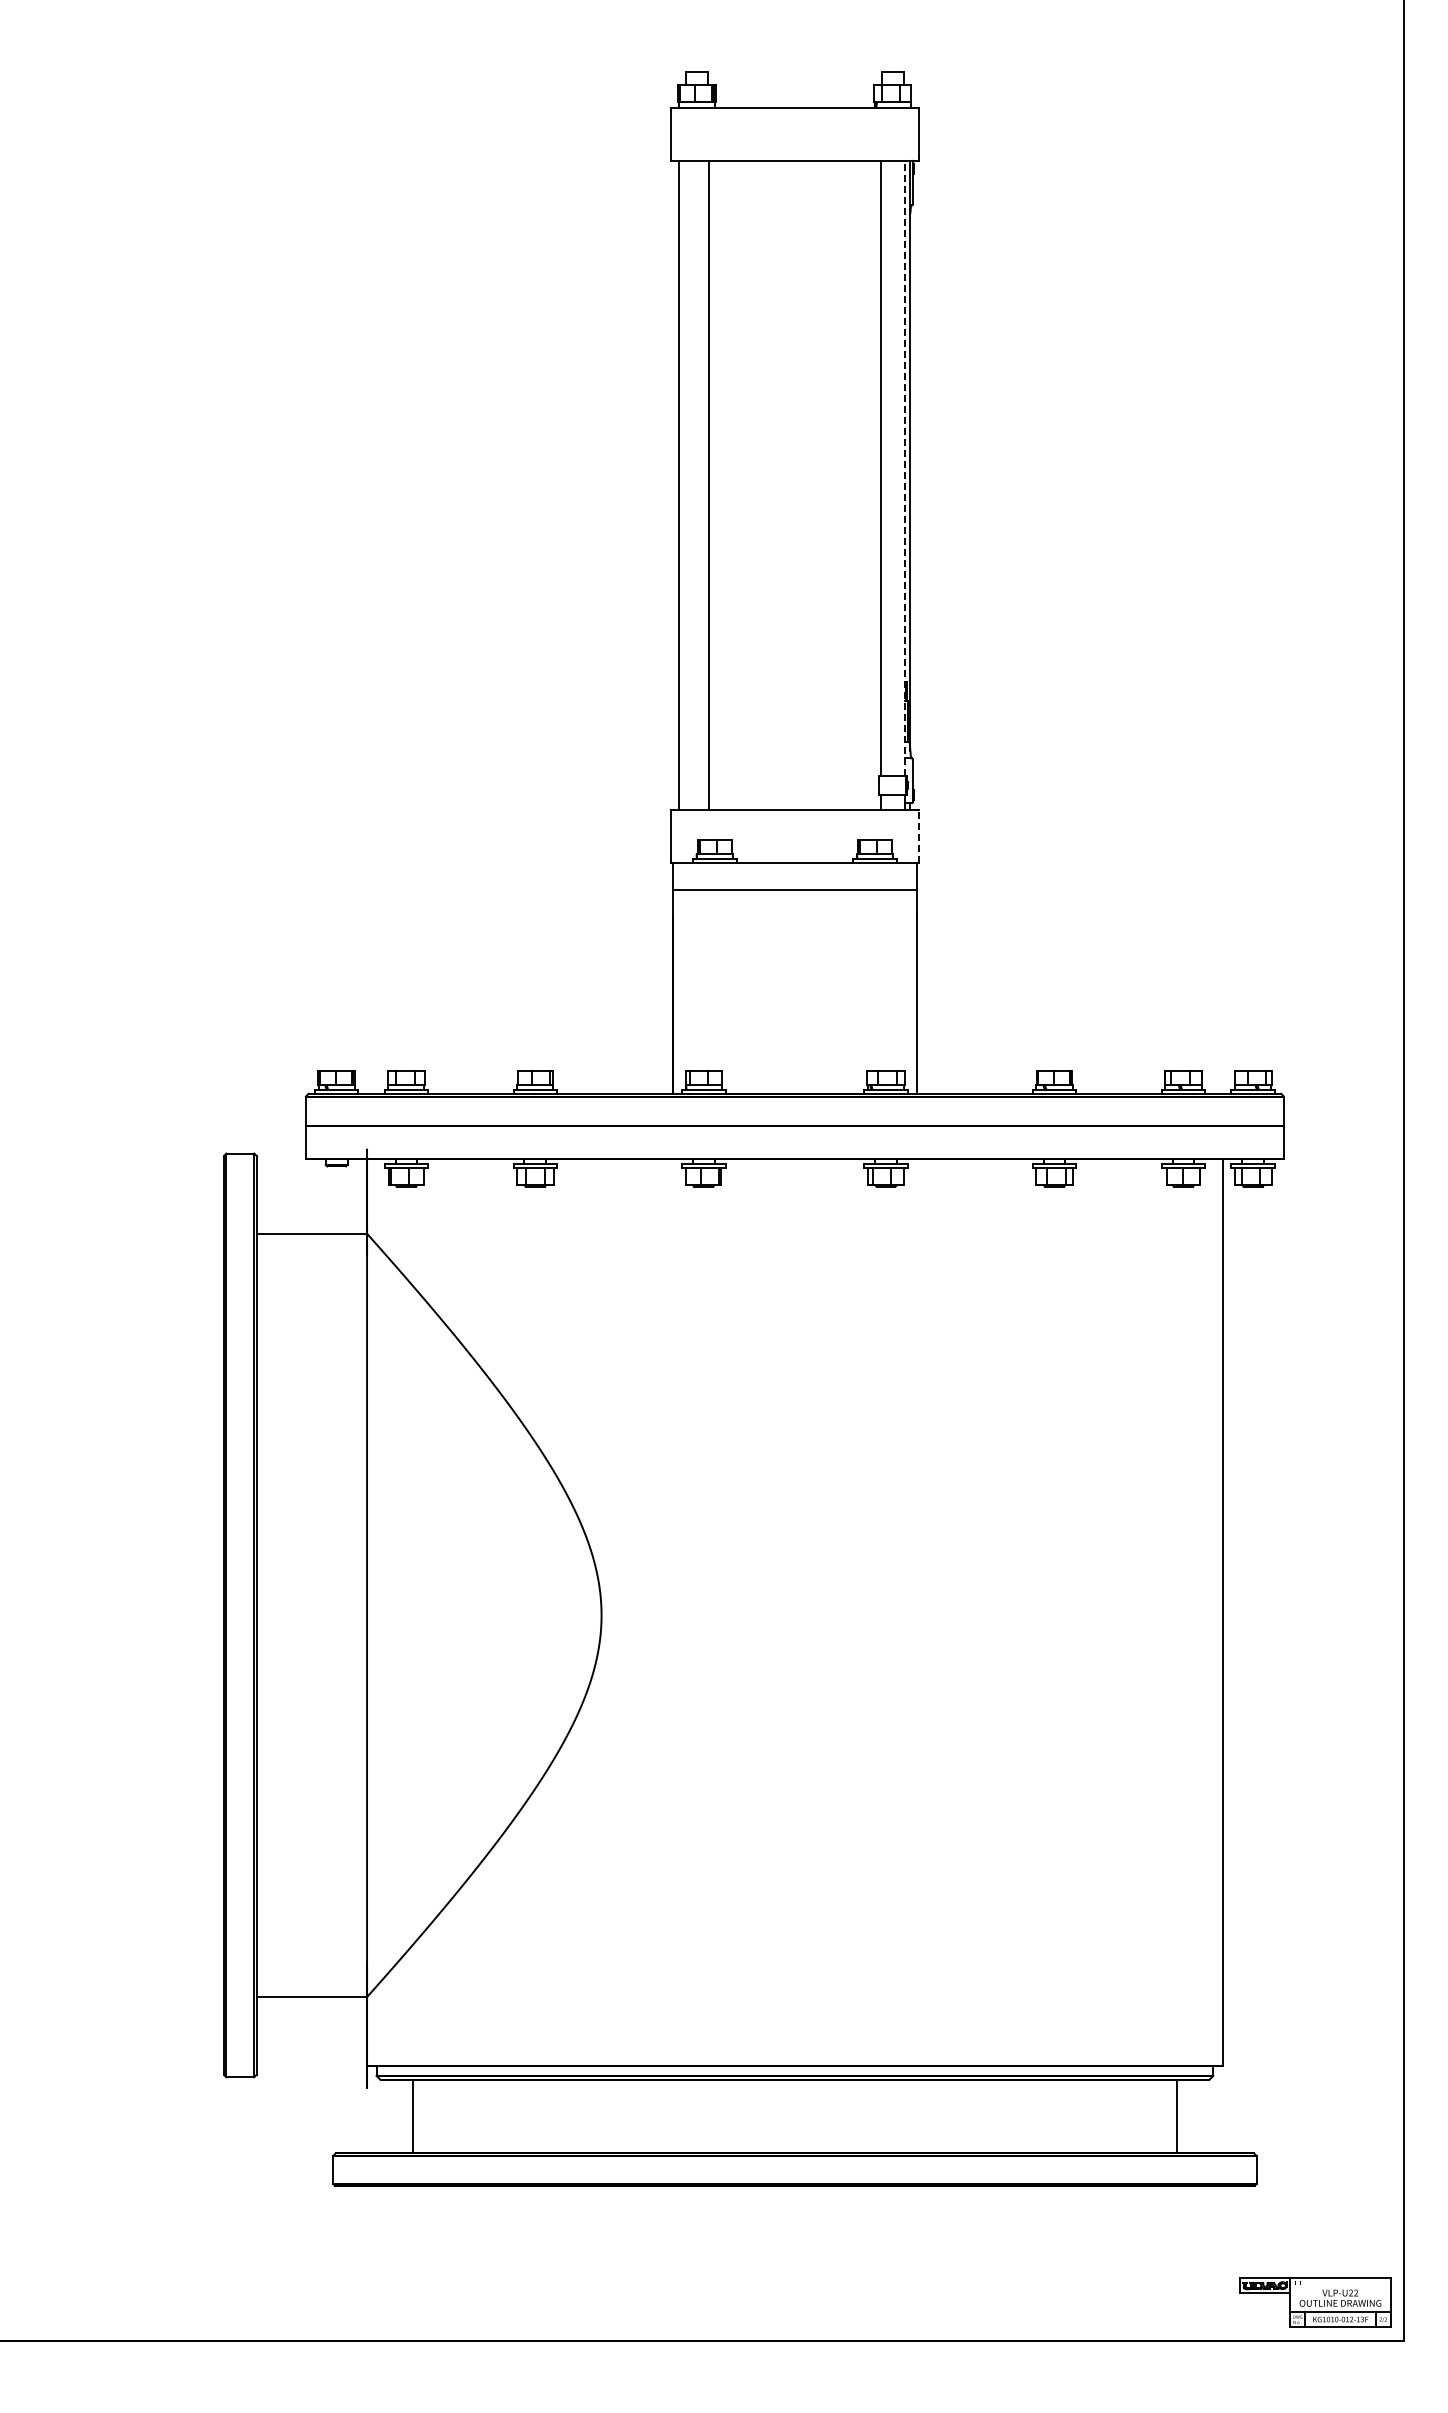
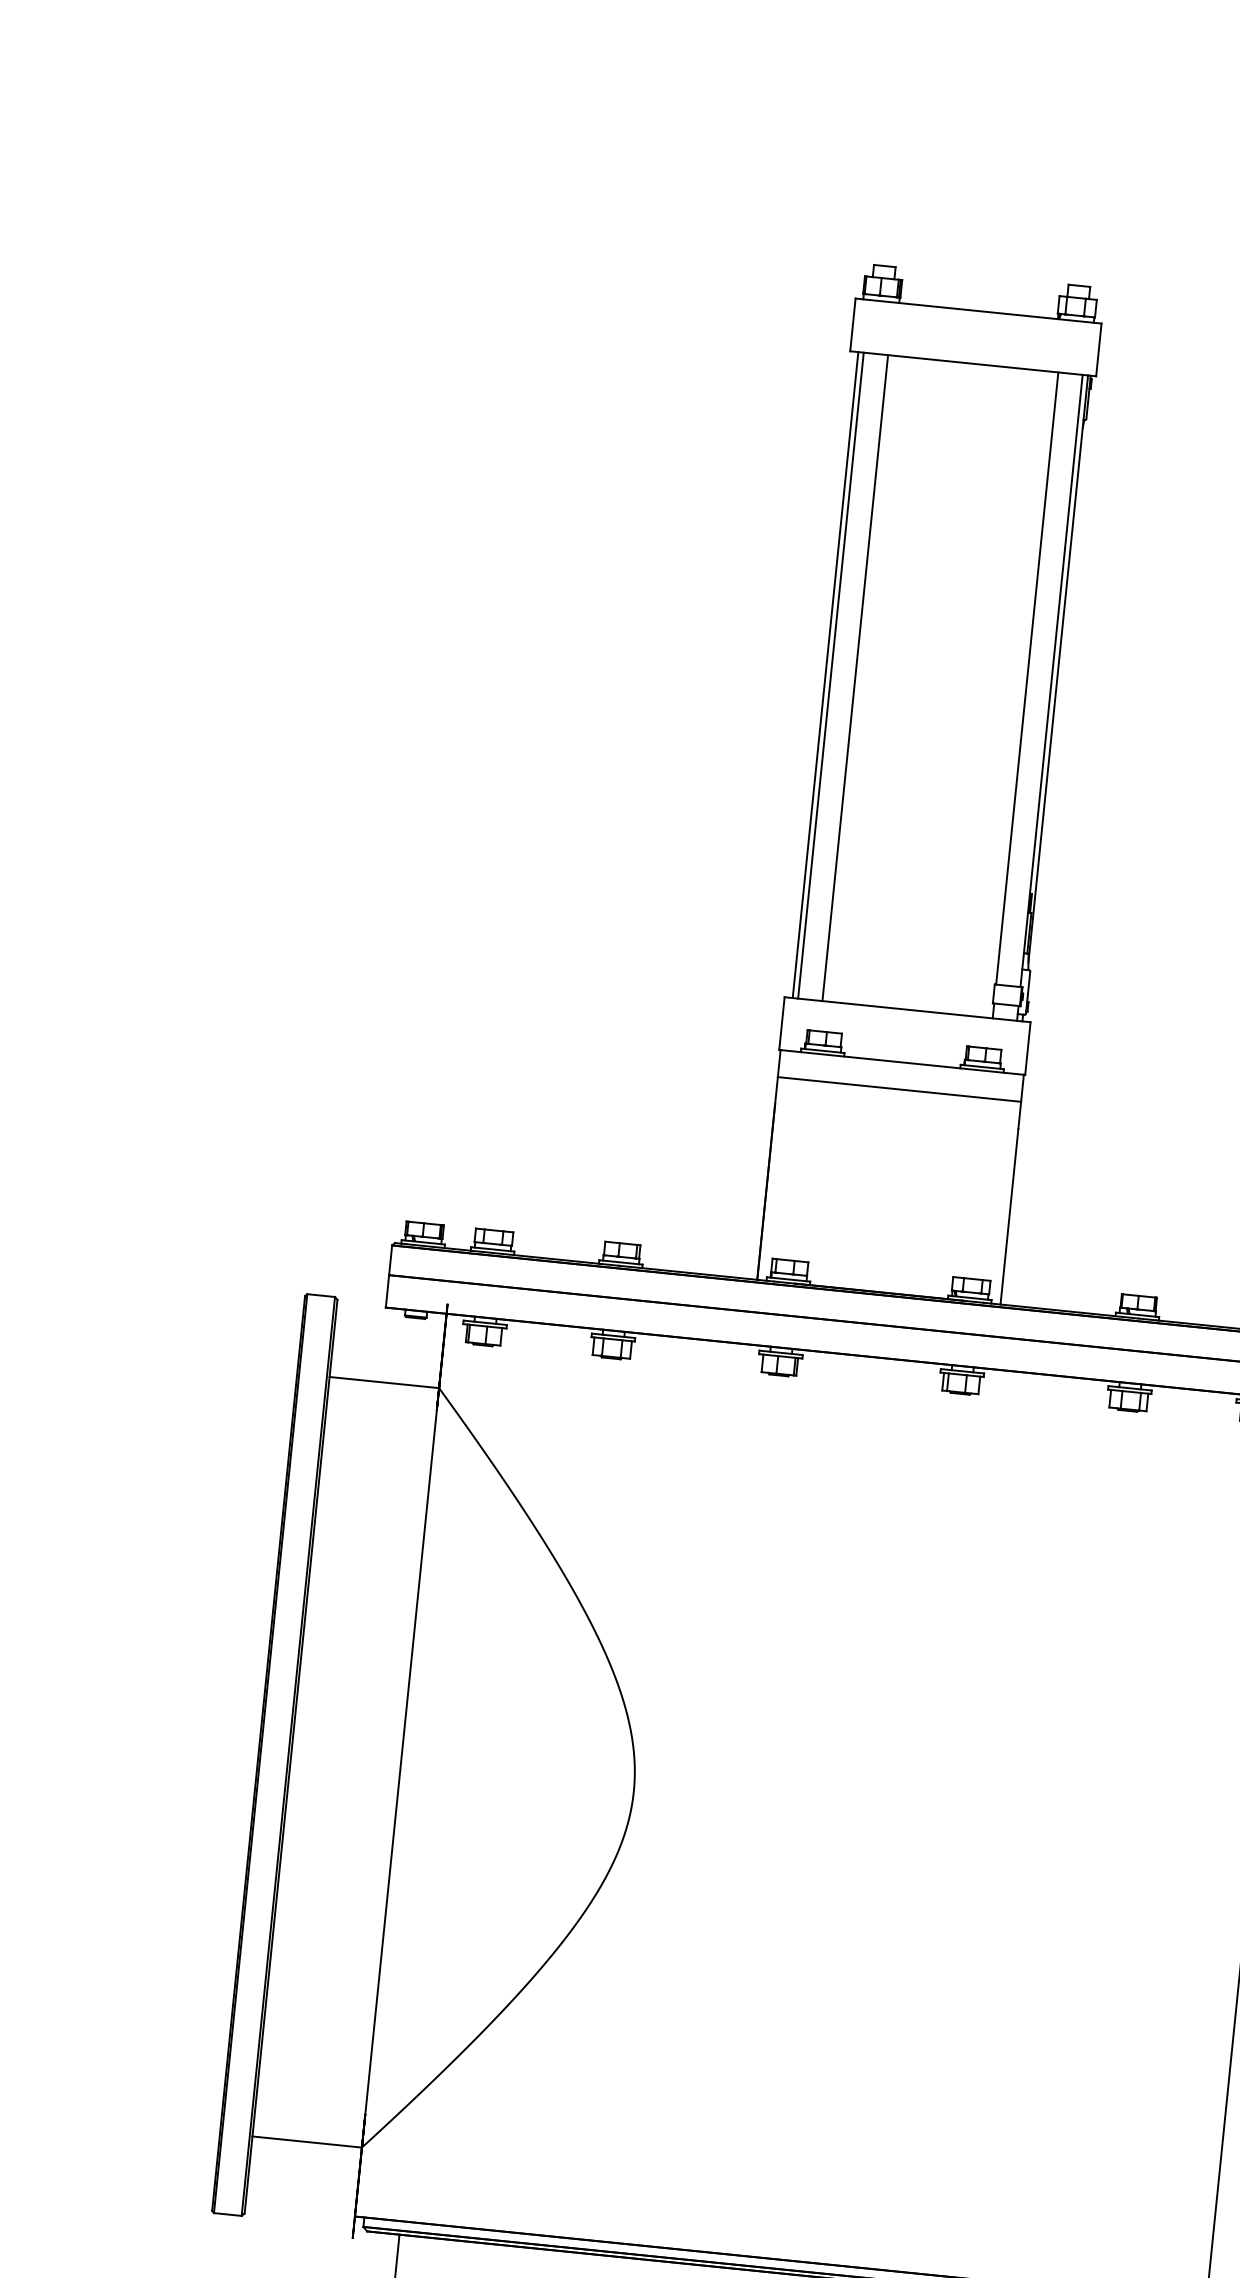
line: (904, 468) -> (1051, 681), dashed -> solid
line: (684, 484) -> (830, 674), added
line: (918, 835) -> (1027, 1047), dashed -> solid

